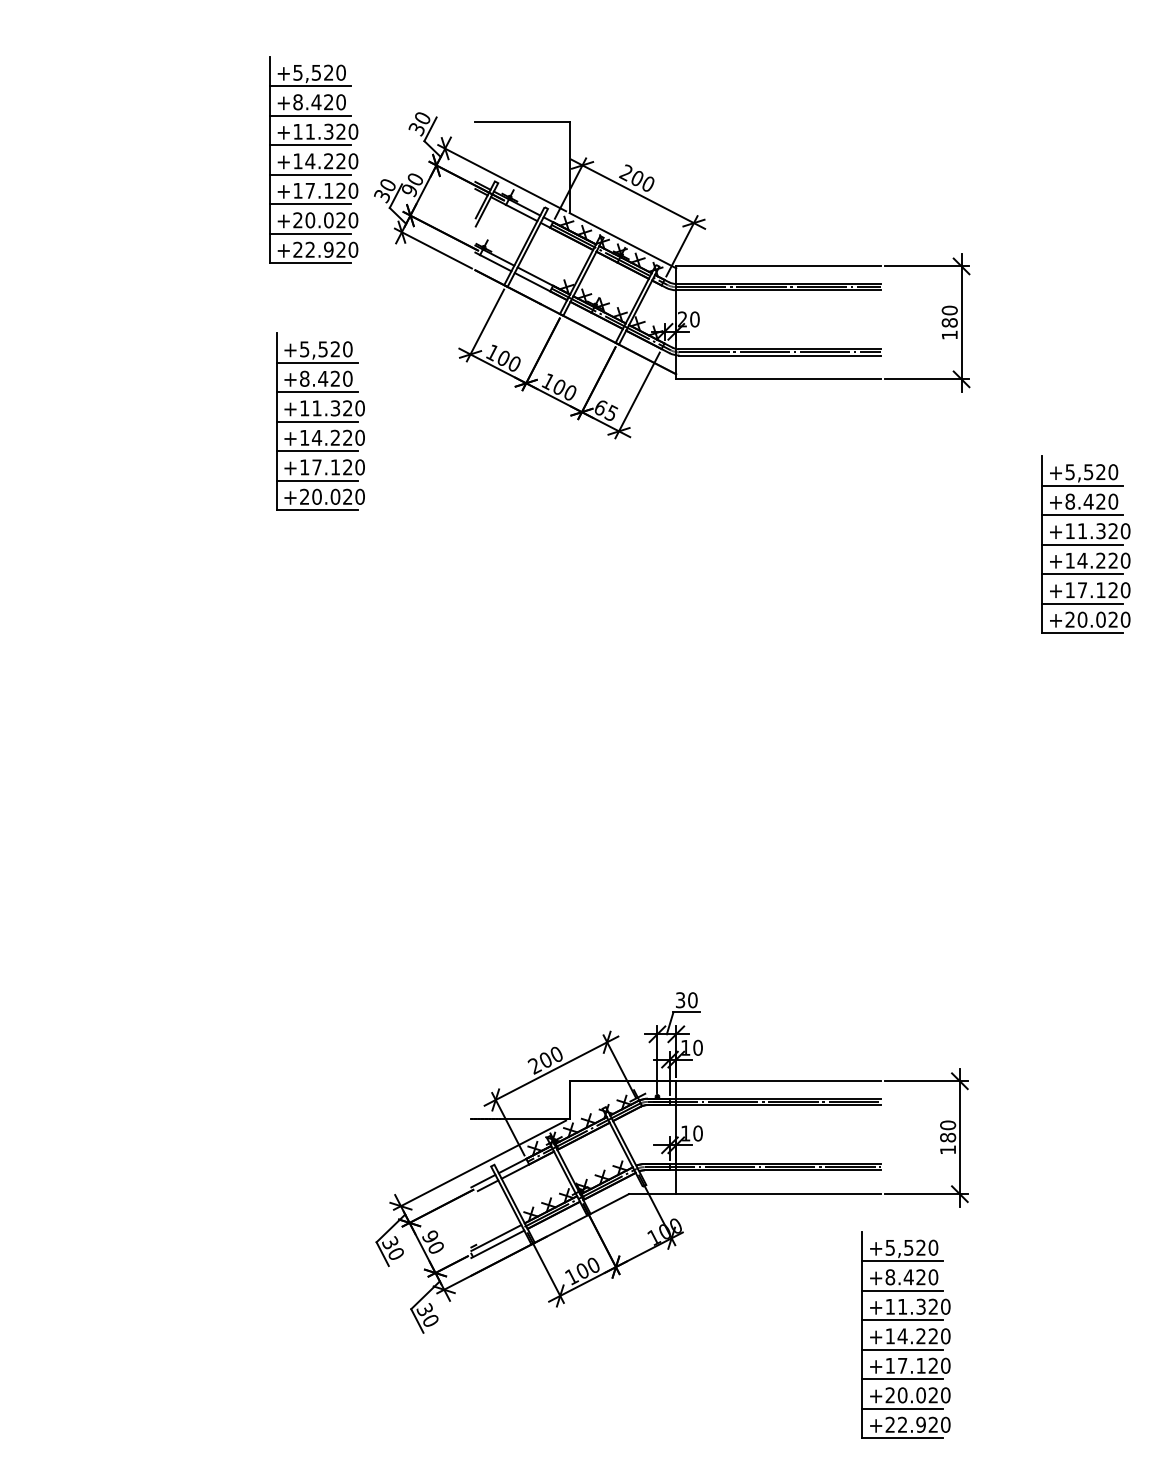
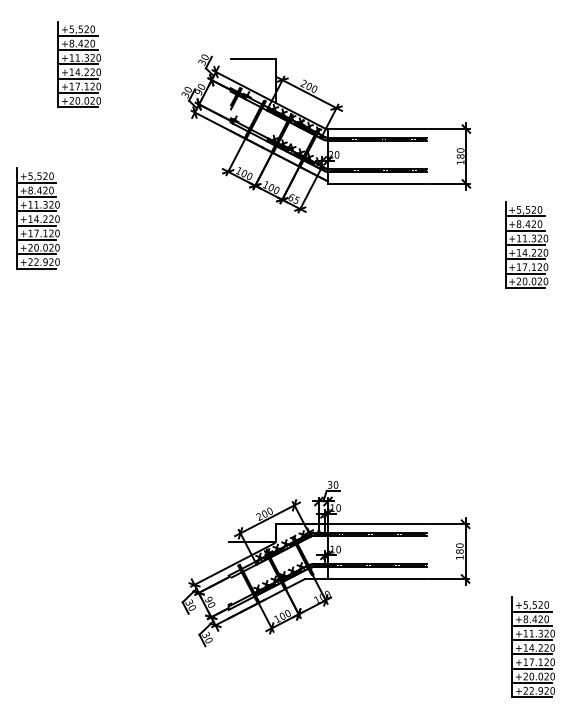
part: (312, 159) -> (37, 218), moved
part: (318, 421) -> (78, 64), moved
part: (1085, 543) -> (526, 244), moved
part: (904, 1333) -> (532, 646), moved

